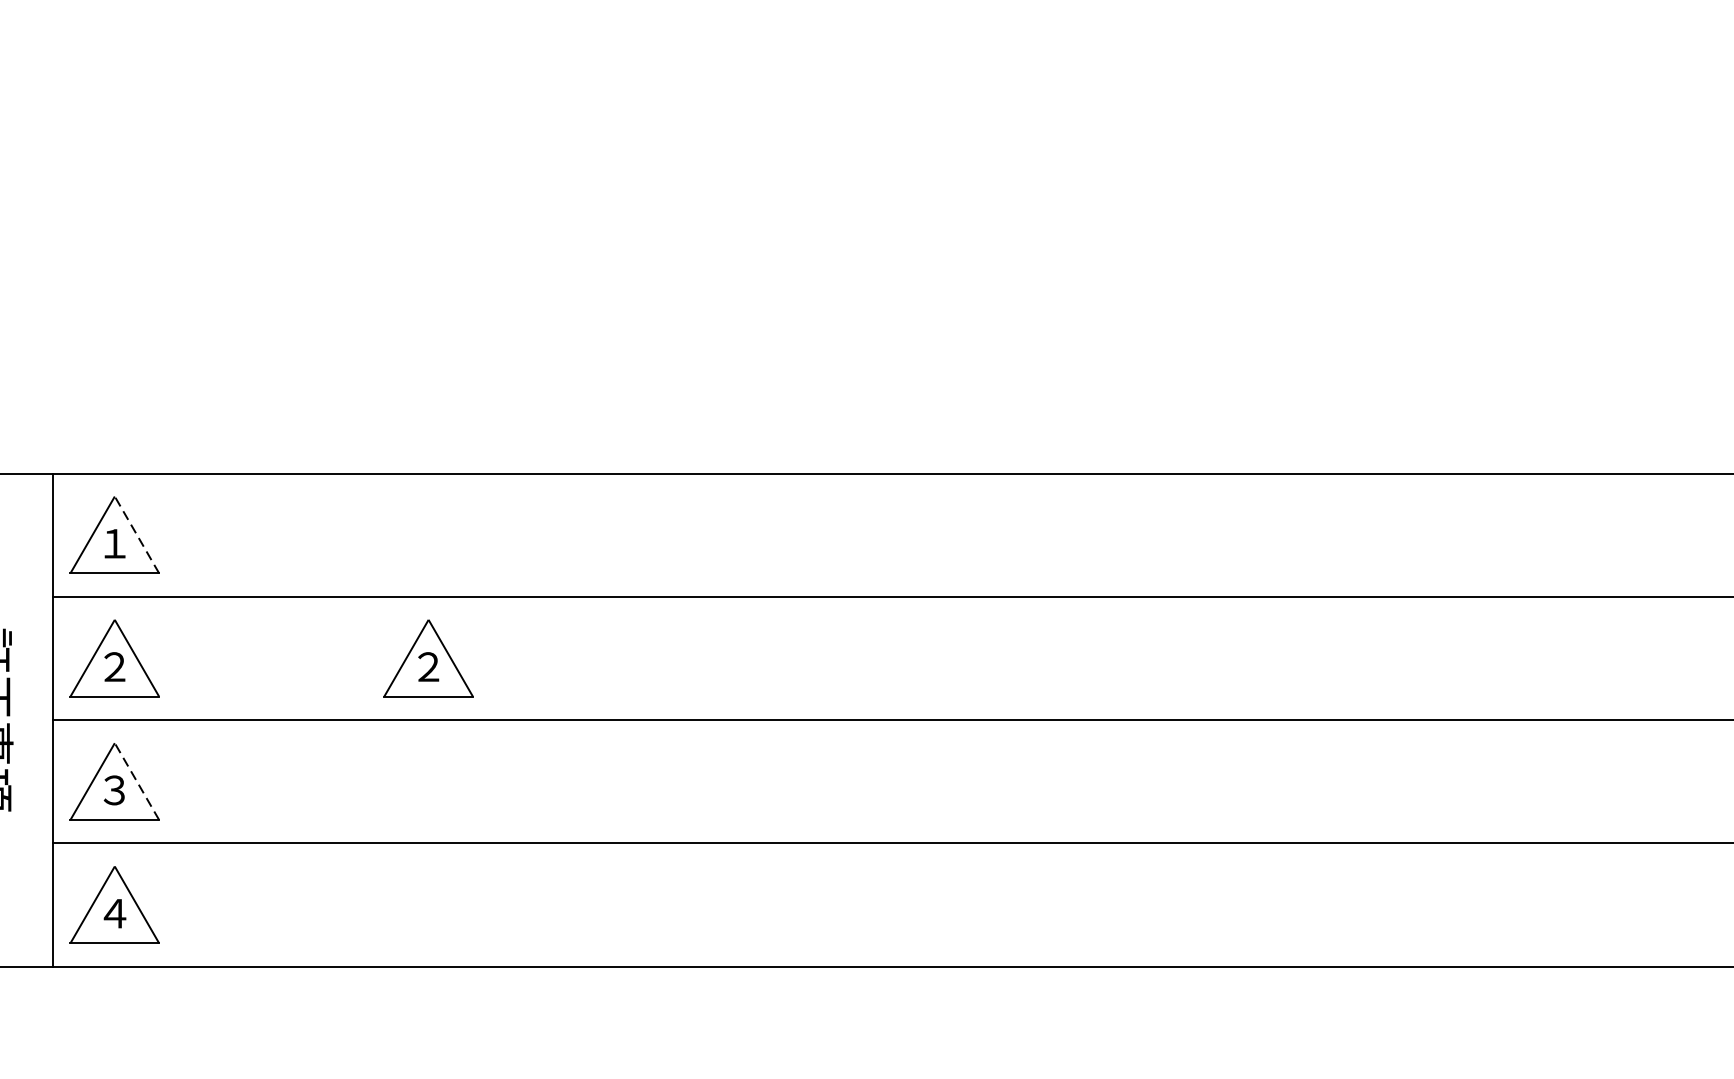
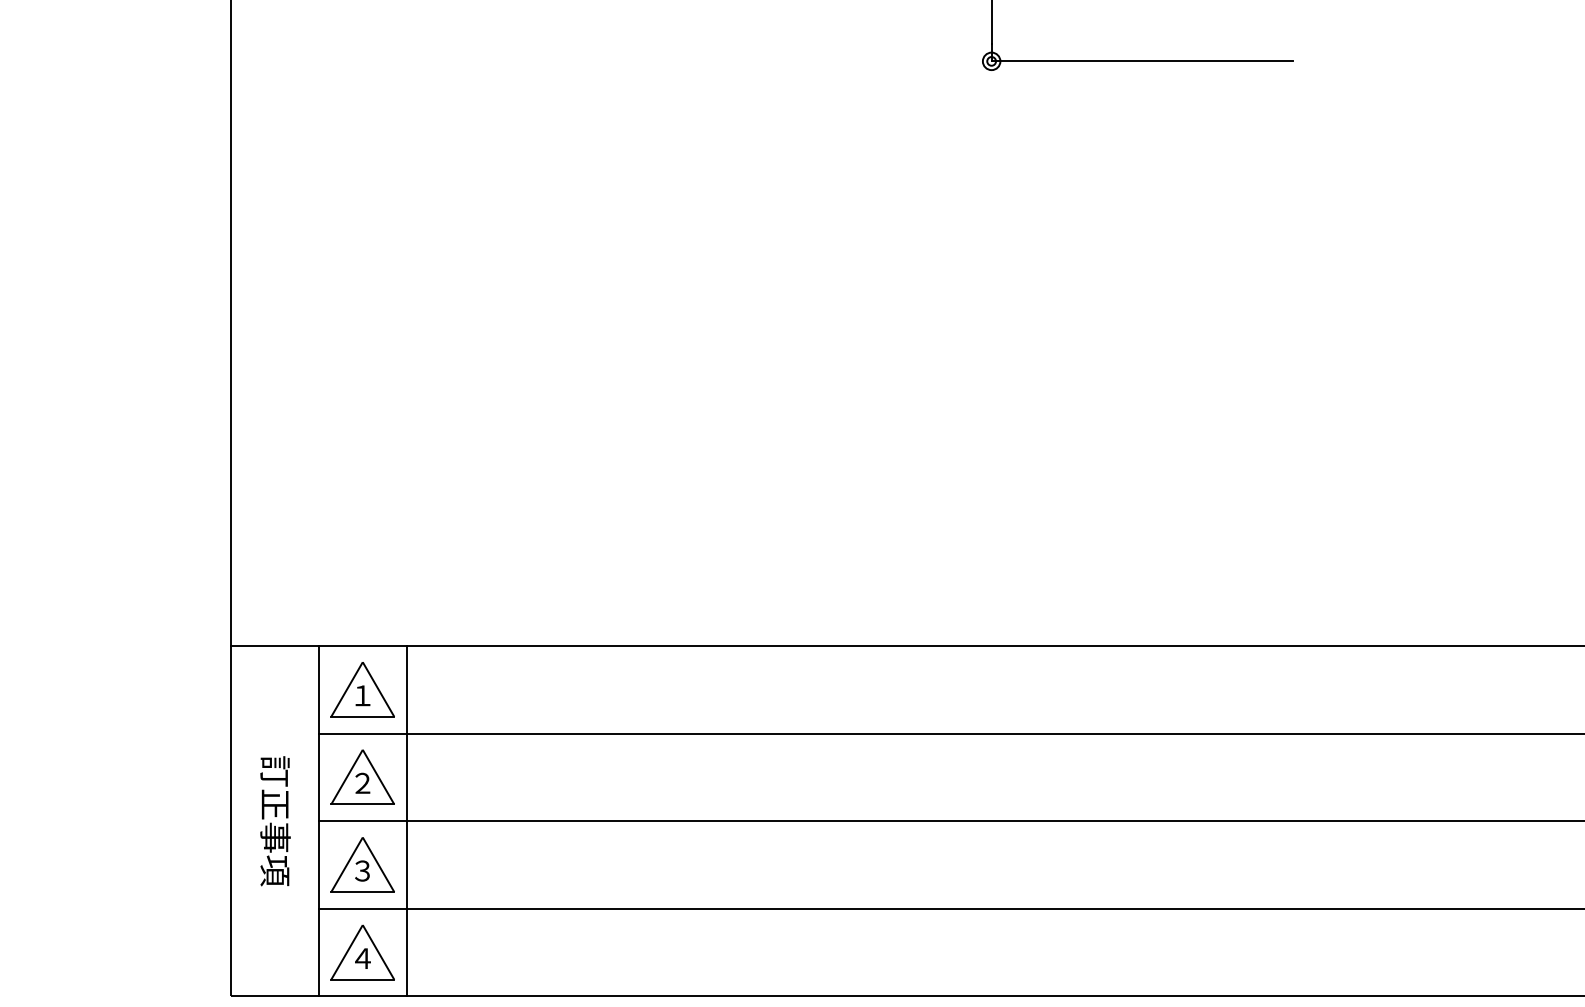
line: (136, 534) -> (378, 689), dashed -> solid
part: (428, 657) -> (585, 776), removed
line: (176, 719) -> (406, 820), added
line: (136, 781) -> (378, 864), dashed -> solid

